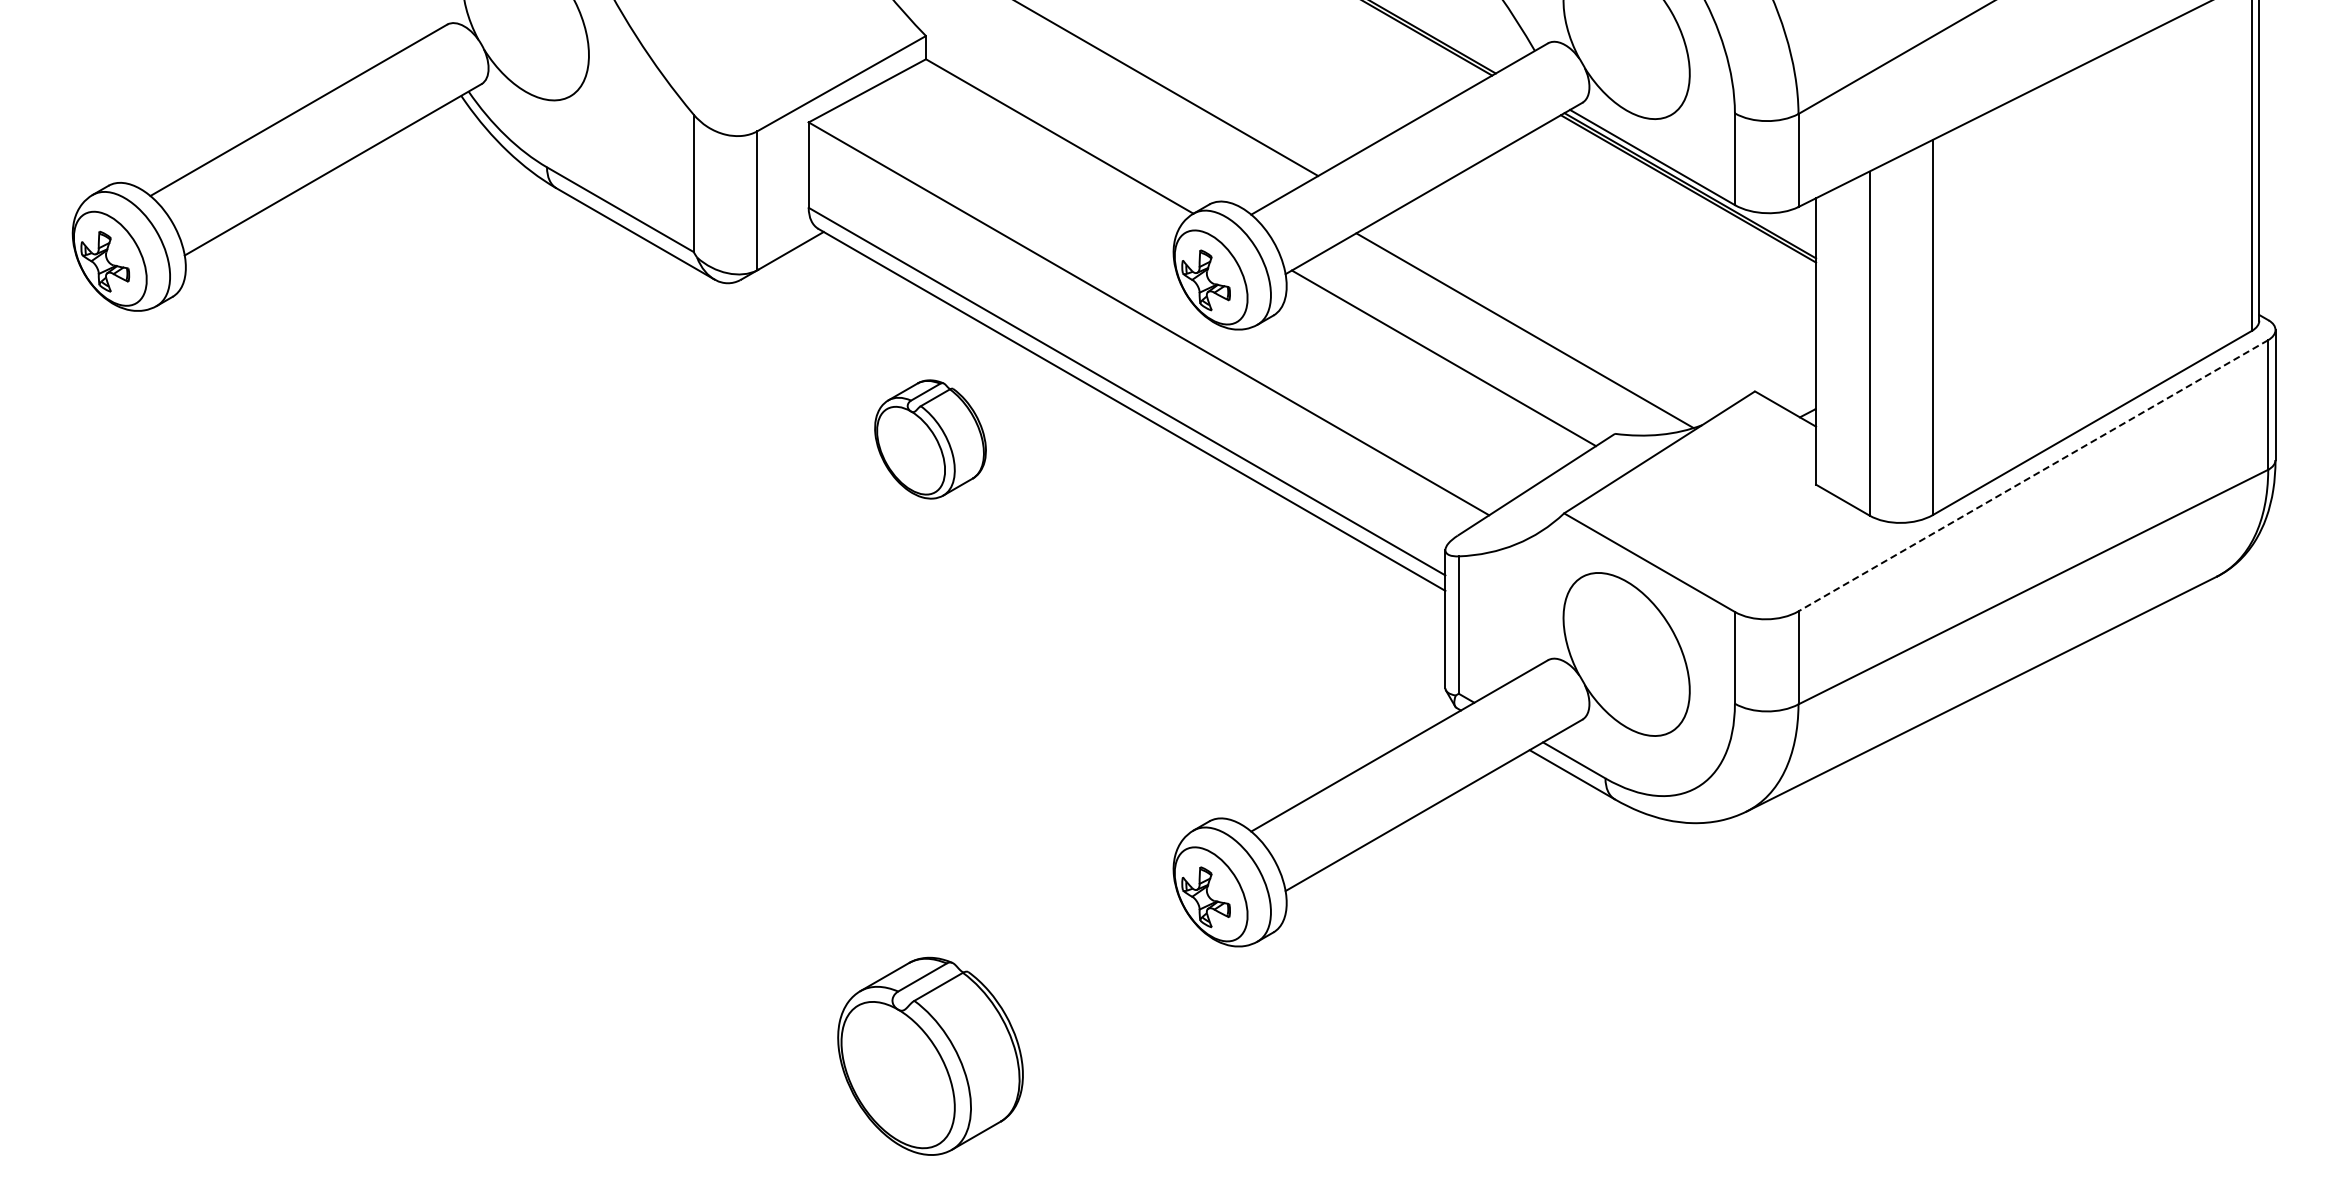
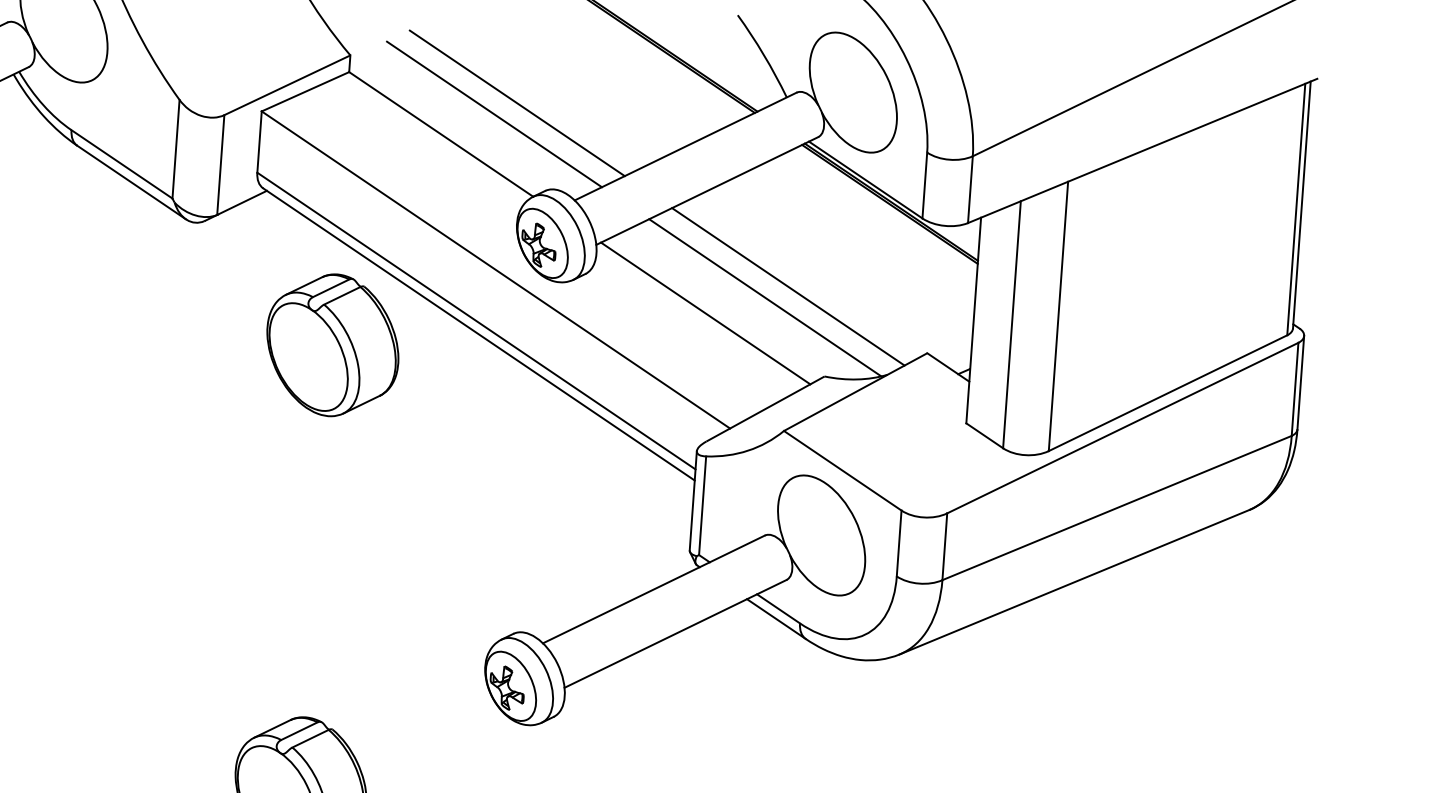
line: (1131, 103) -> (494, 114), added
line: (1555, 312) -> (788, 286), added
part: (930, 439) -> (332, 345), size x1.67
line: (2032, 476) -> (1122, 428), dashed -> solid

